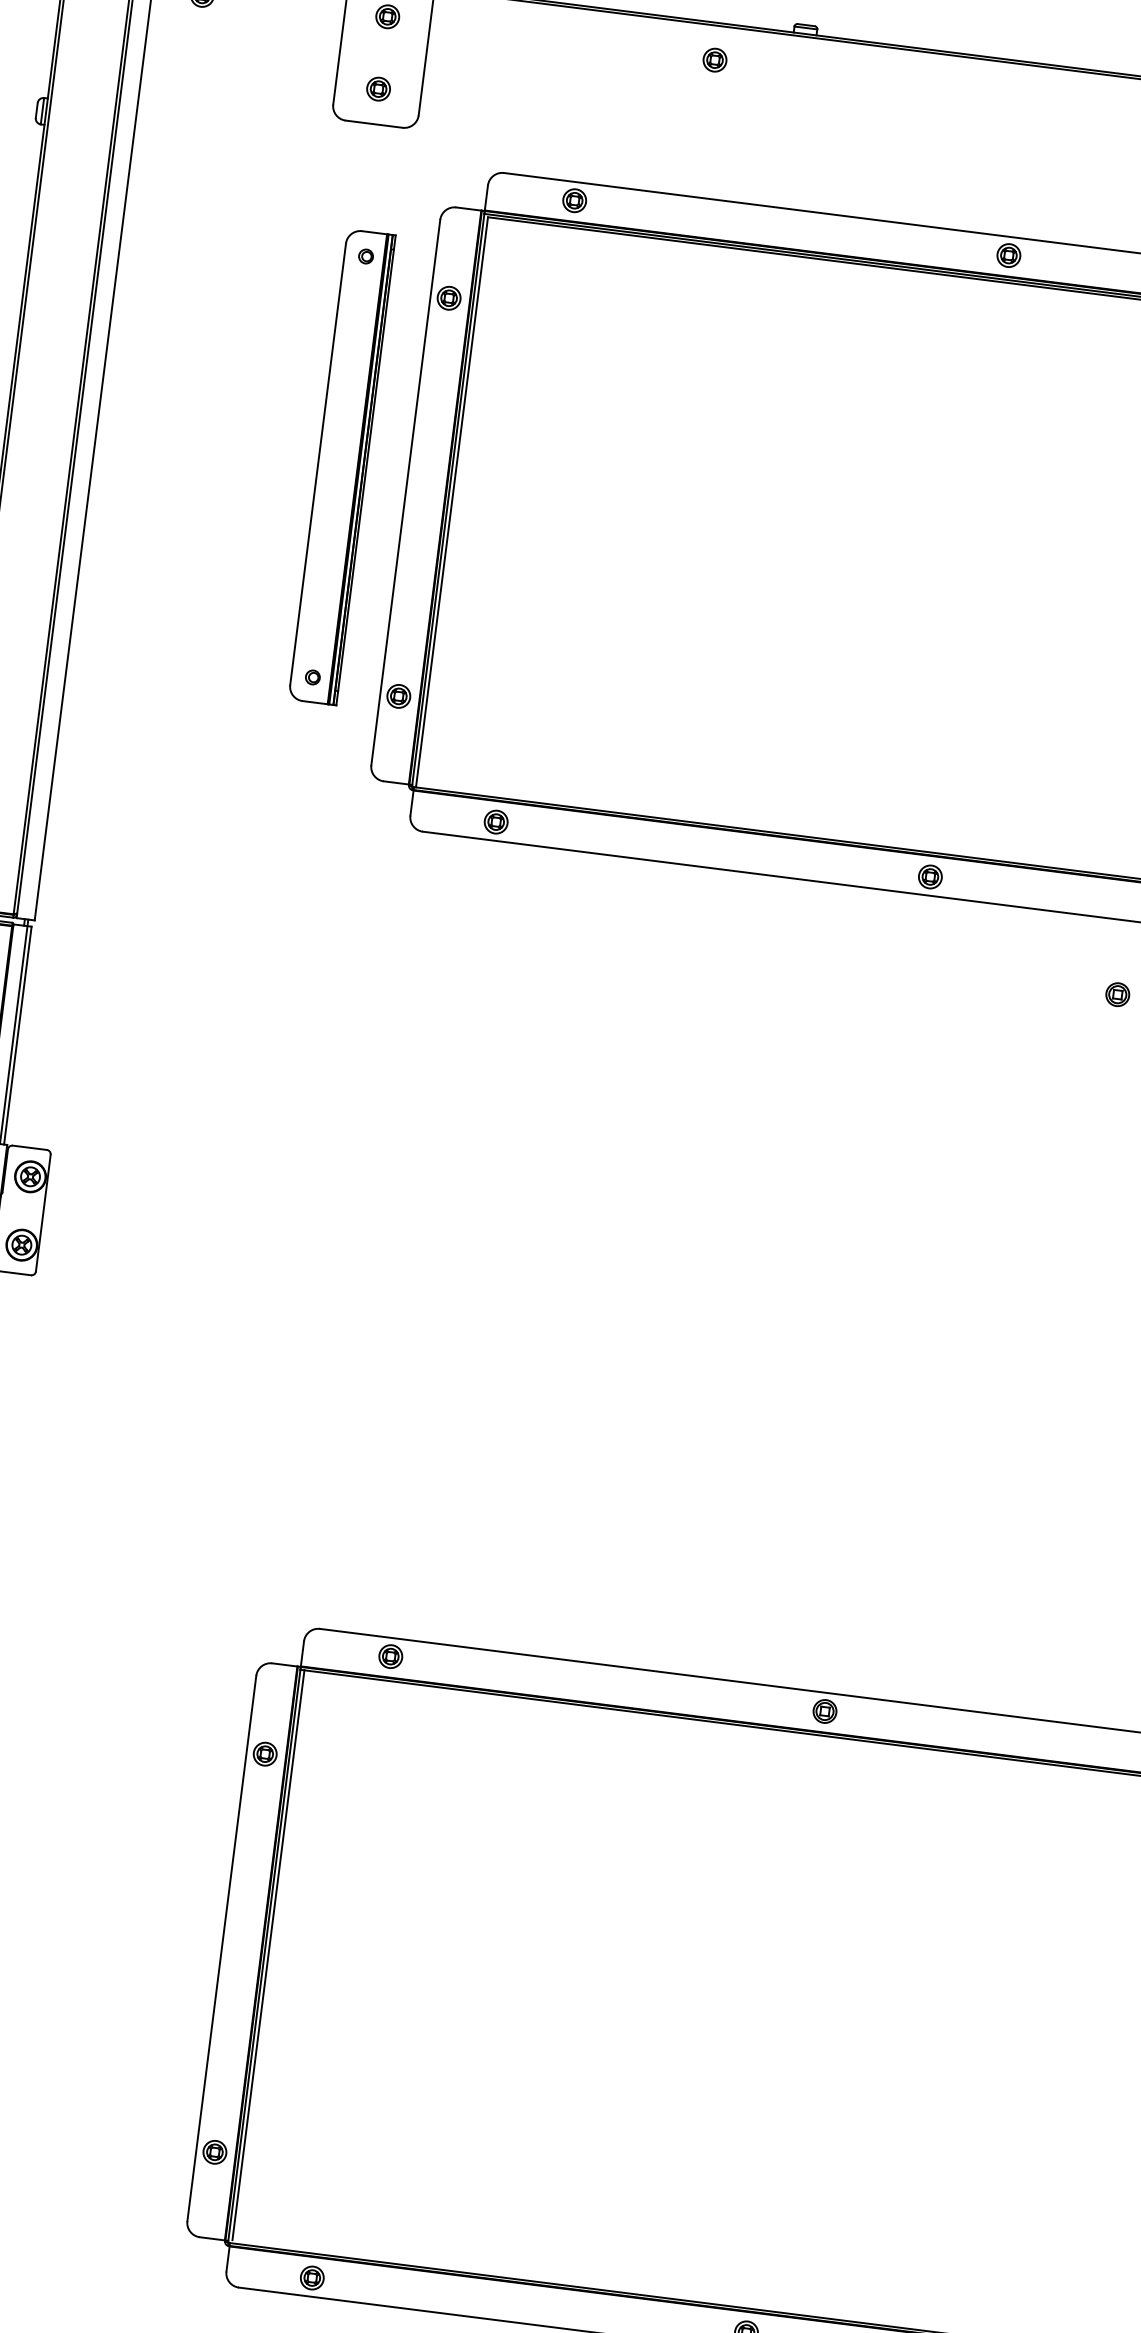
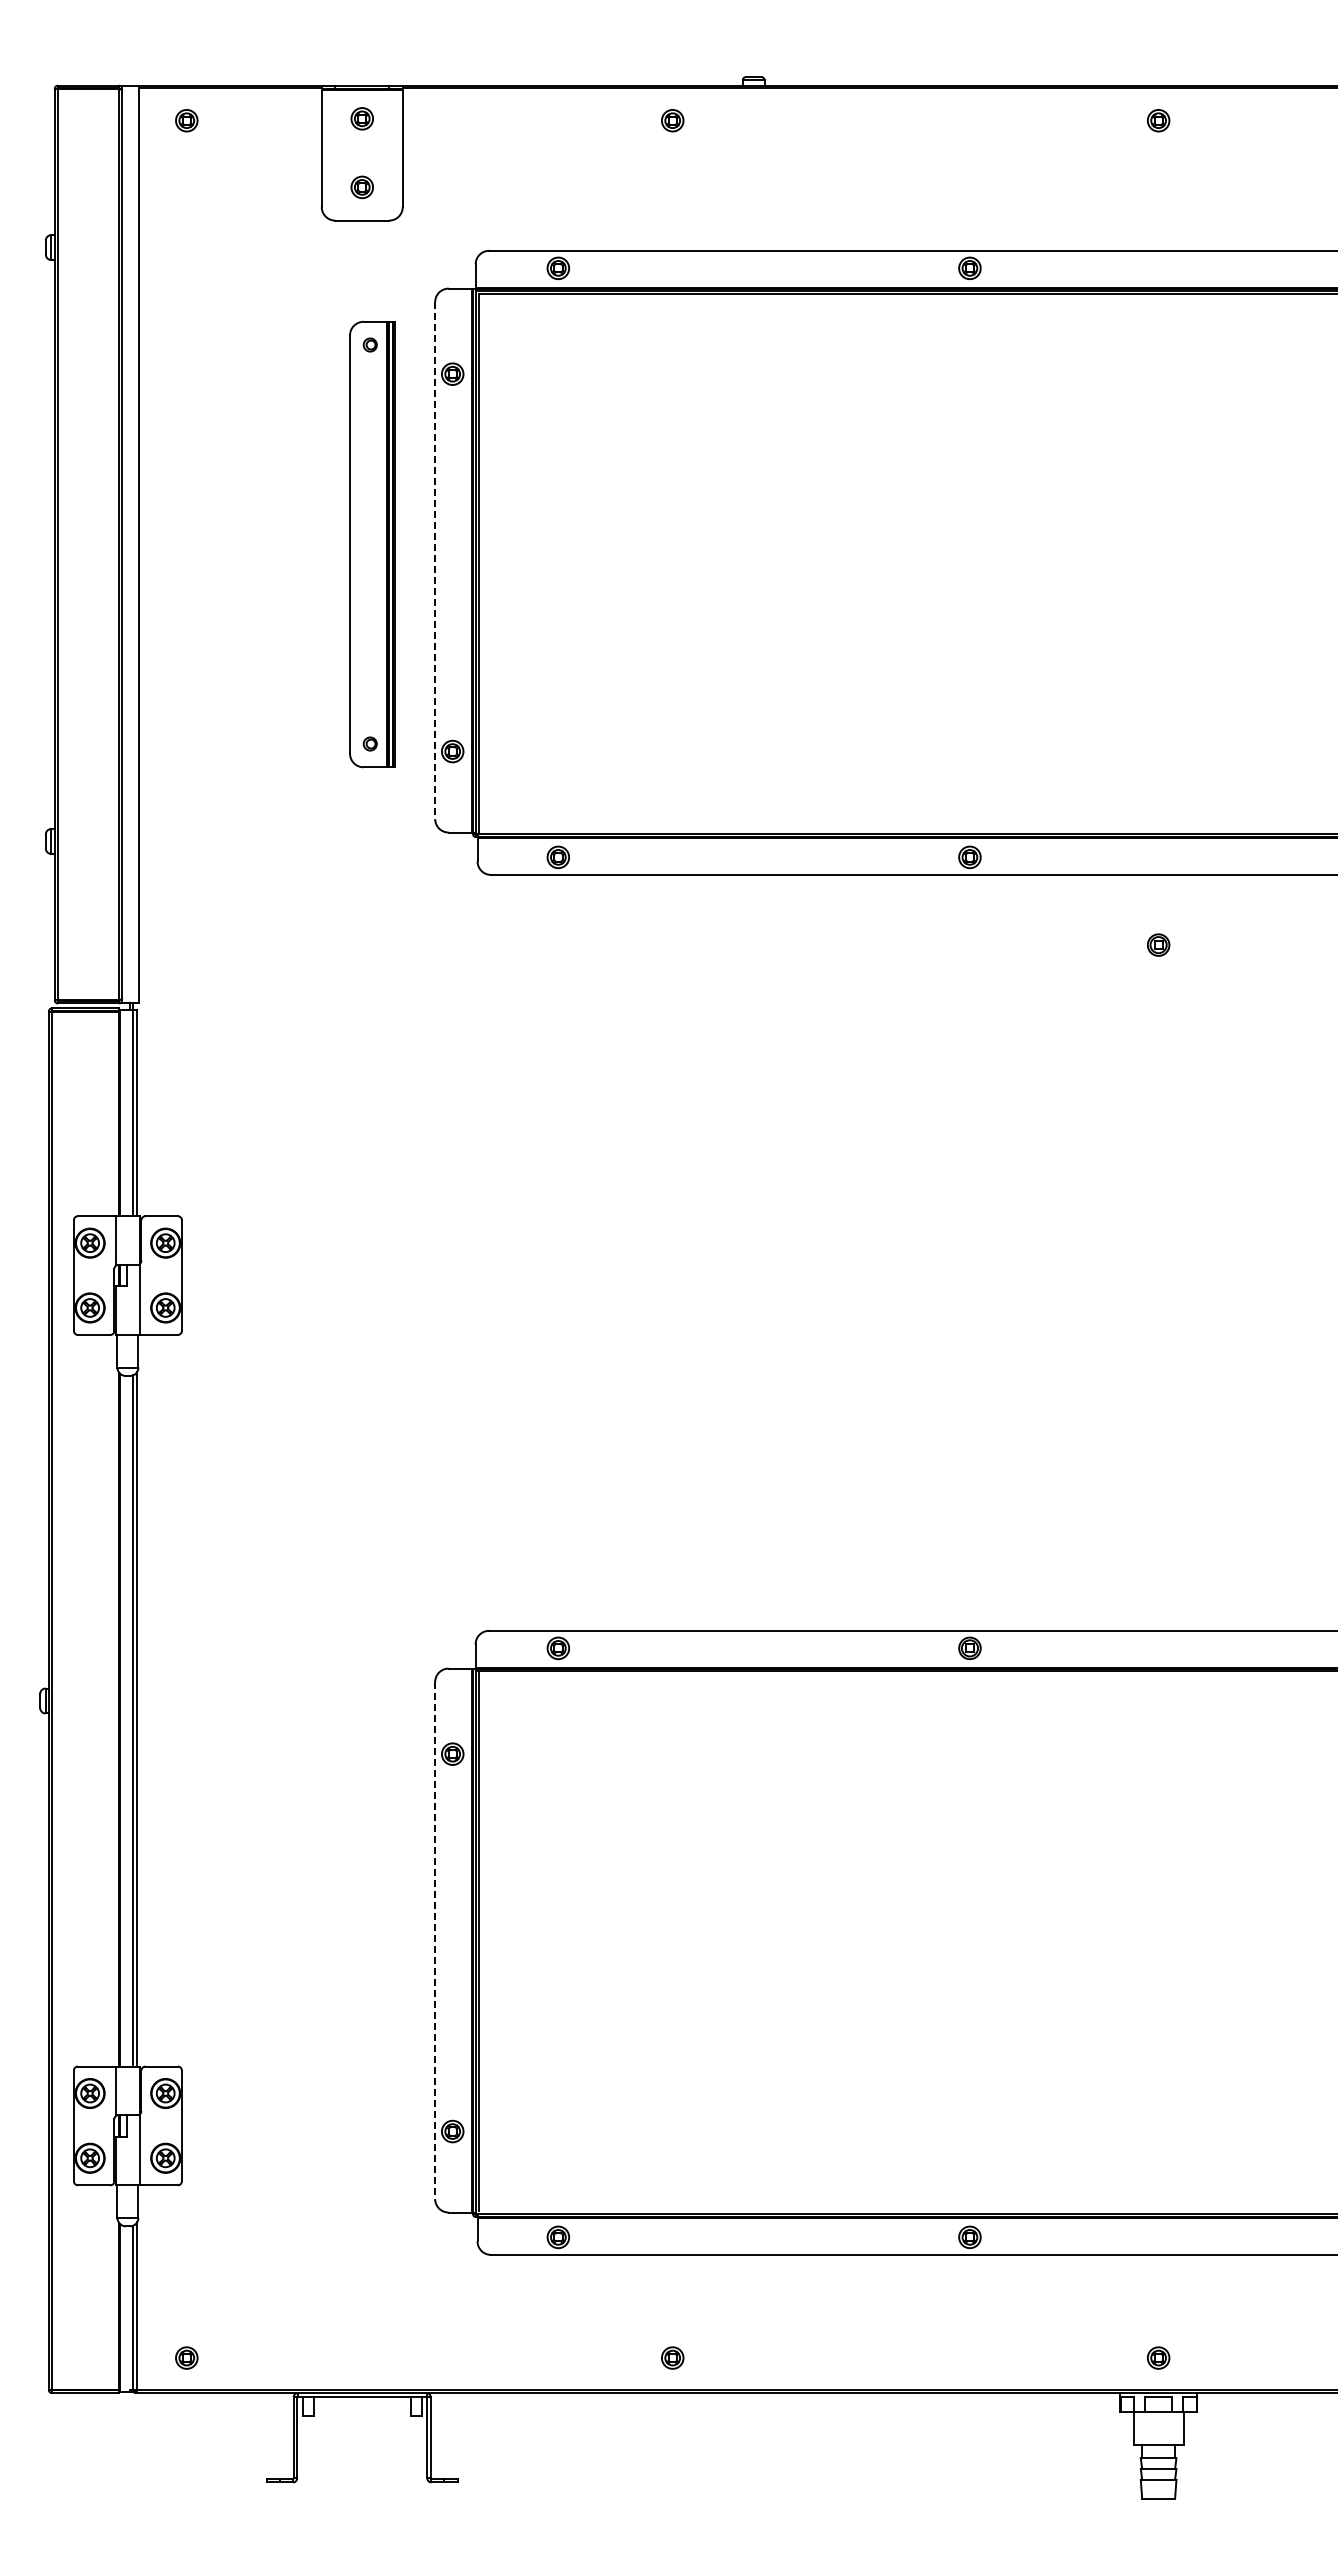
line: (406, 493) -> (435, 561), solid -> dashed
line: (222, 1949) -> (435, 1941), solid -> dashed

